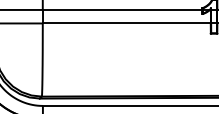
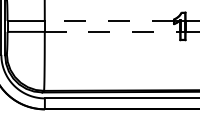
line: (121, 10) -> (108, 21), solid -> dashed
line: (126, 22) -> (112, 31), solid -> dashed

